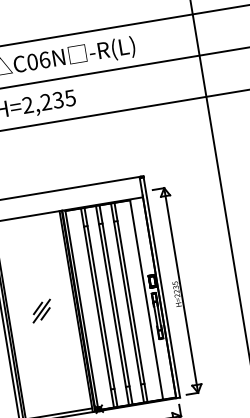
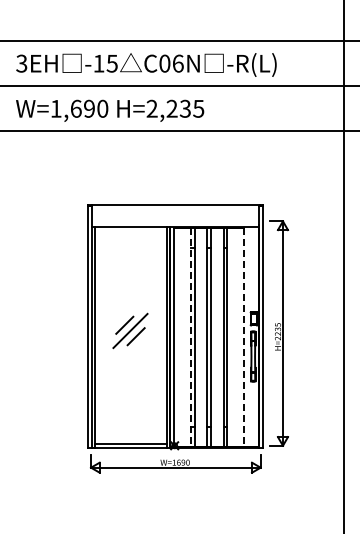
line: (146, 299) -> (244, 337), solid -> dashed
line: (97, 308) -> (190, 337), solid -> dashed
part: (41, 310) -> (130, 330), size x1.6

